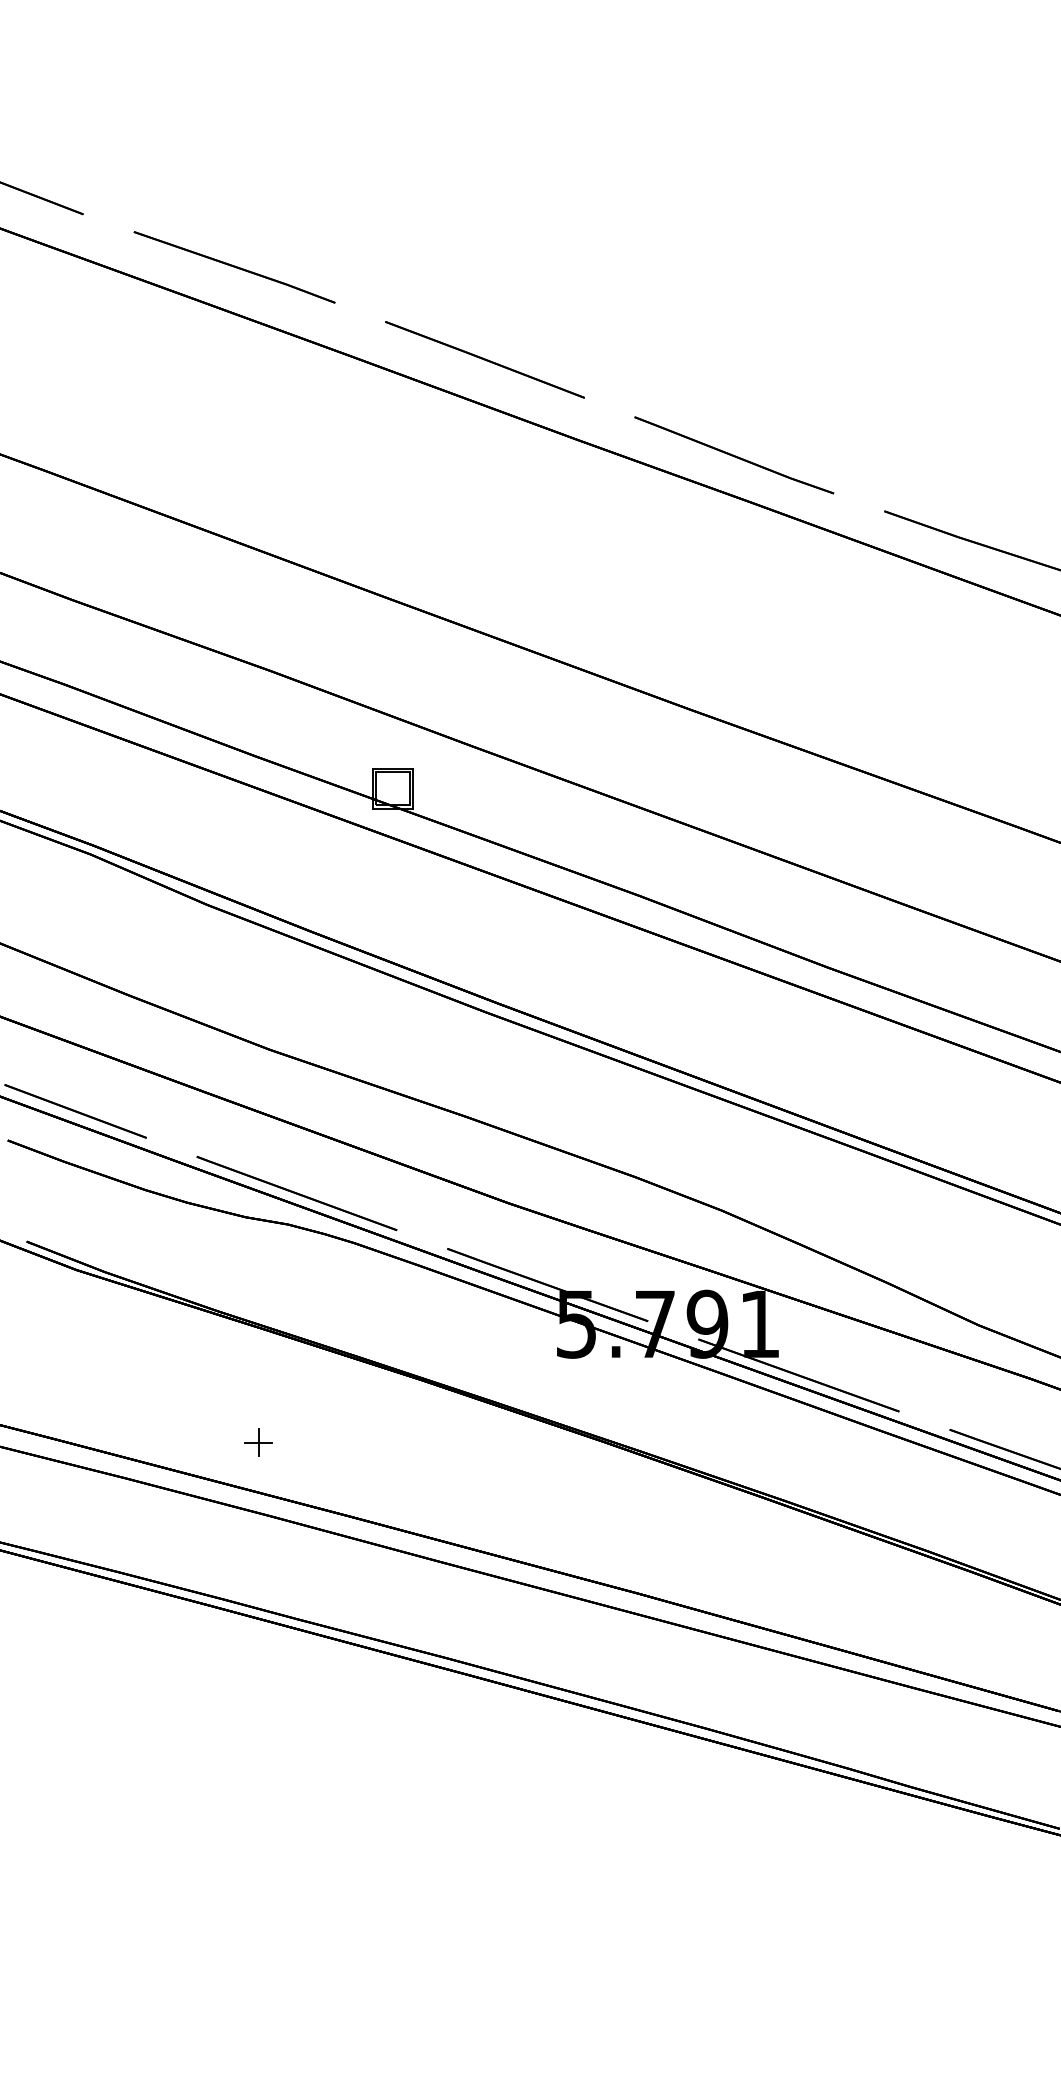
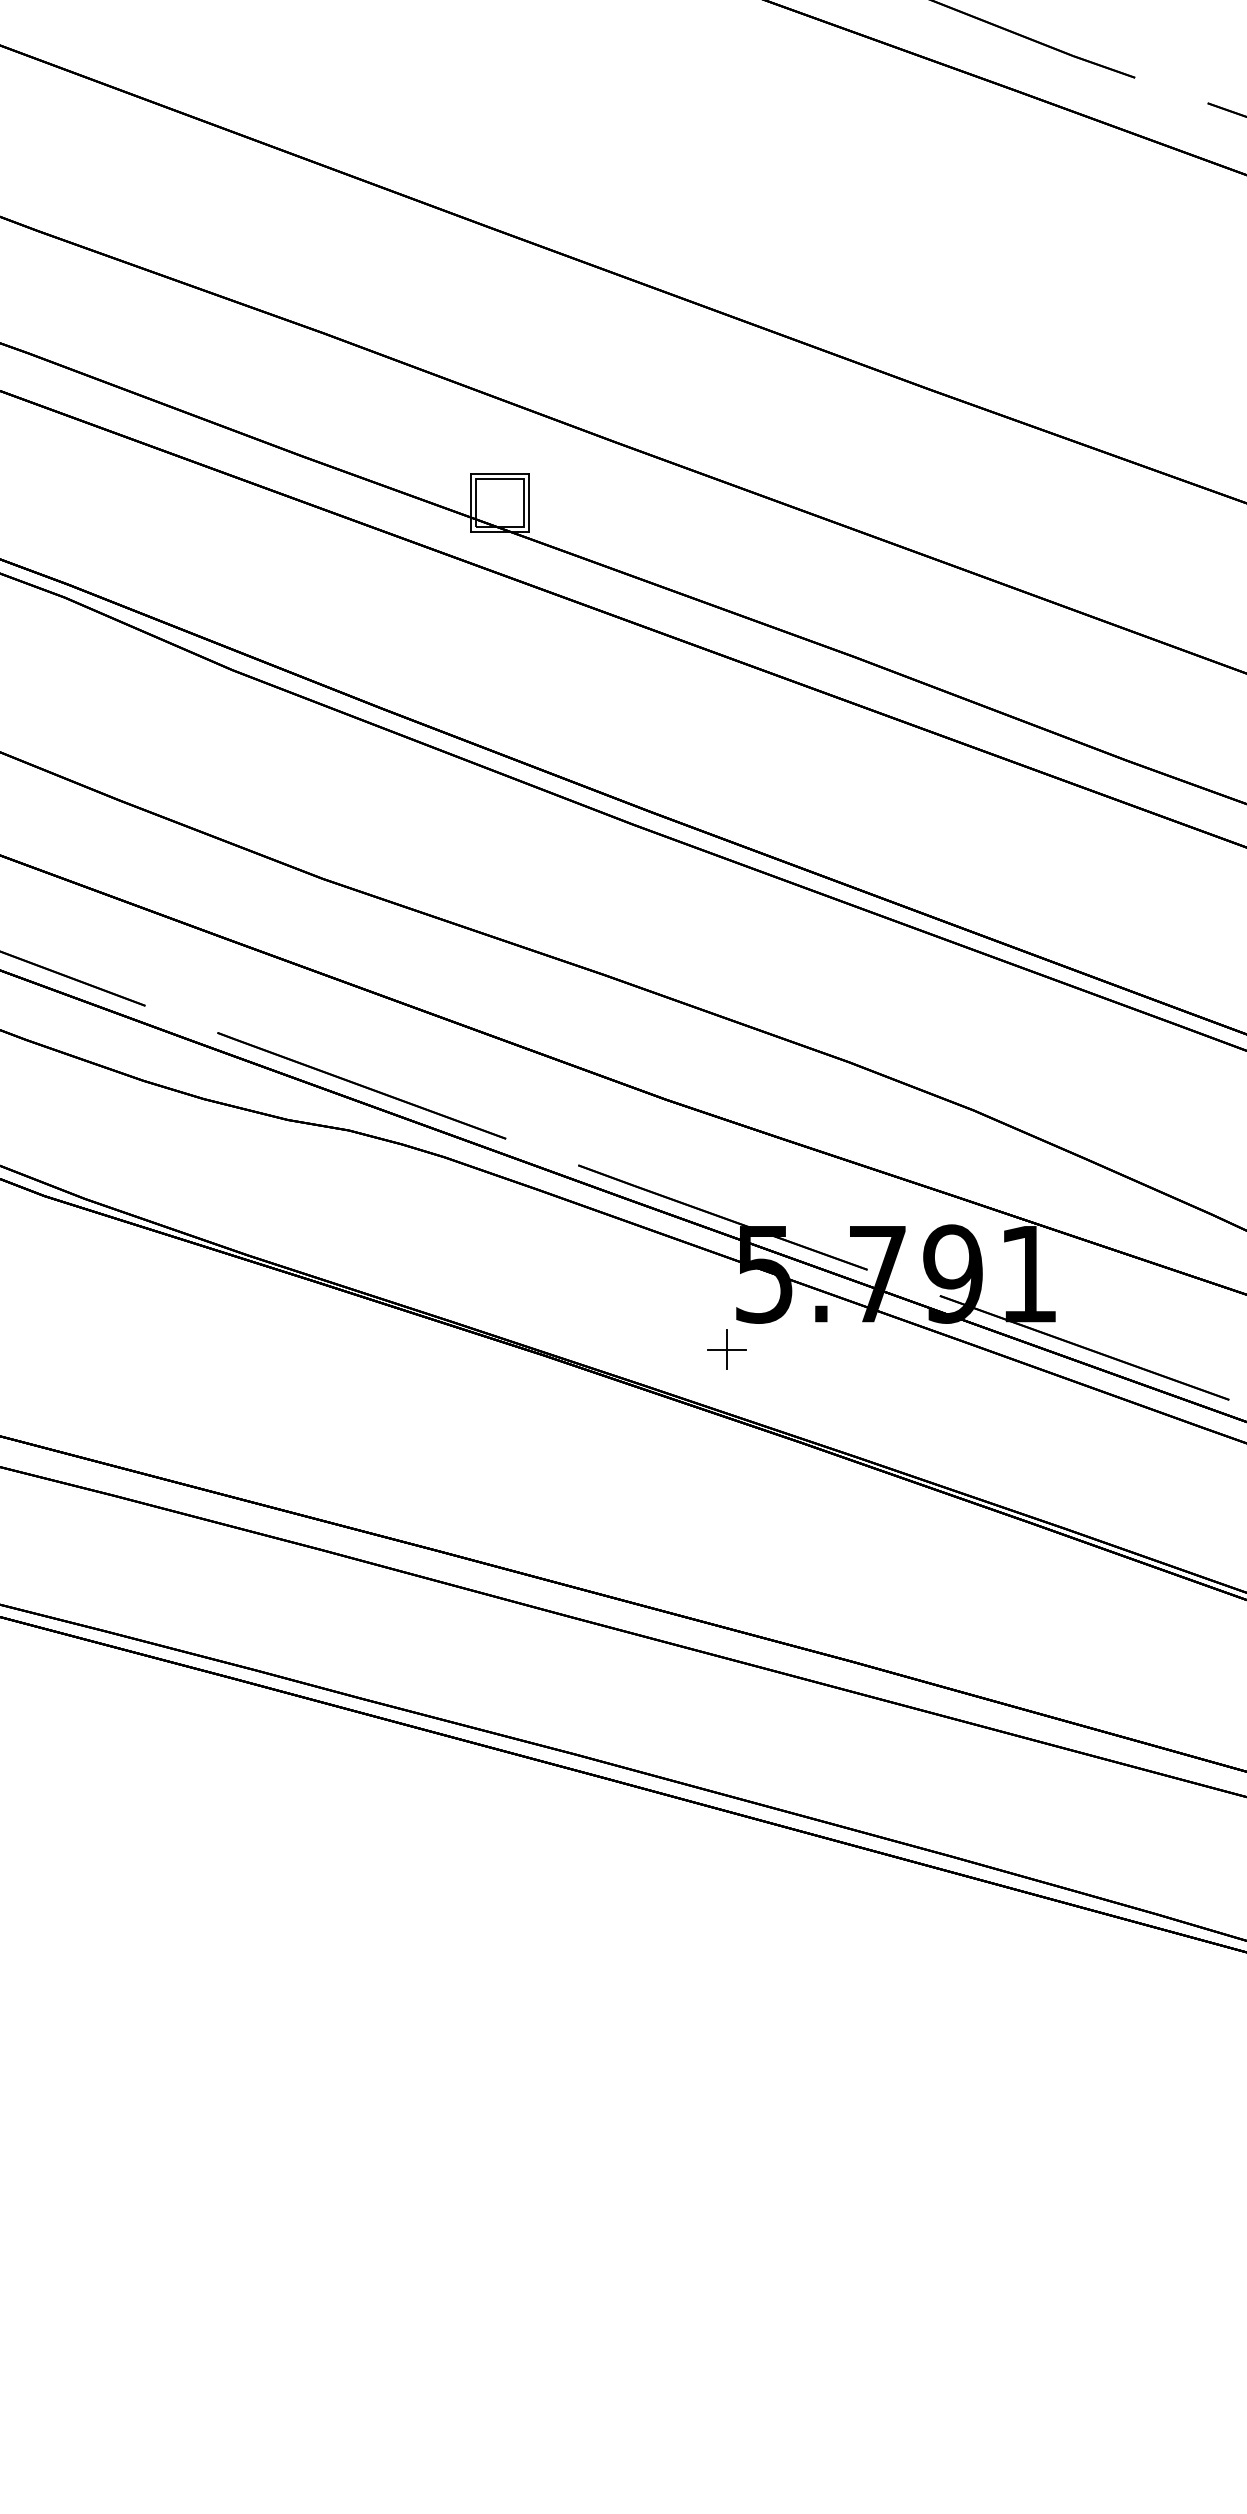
part: (258, 1442) -> (726, 1349), moved

